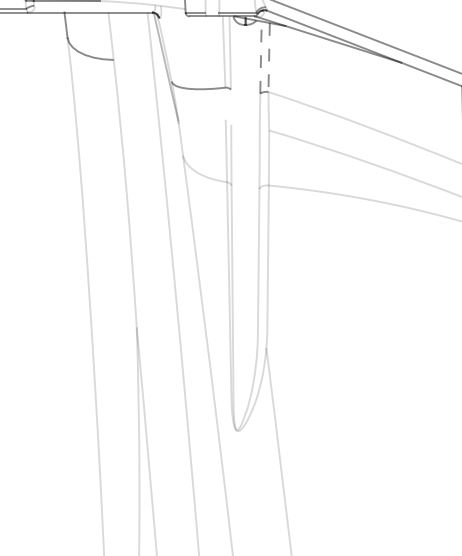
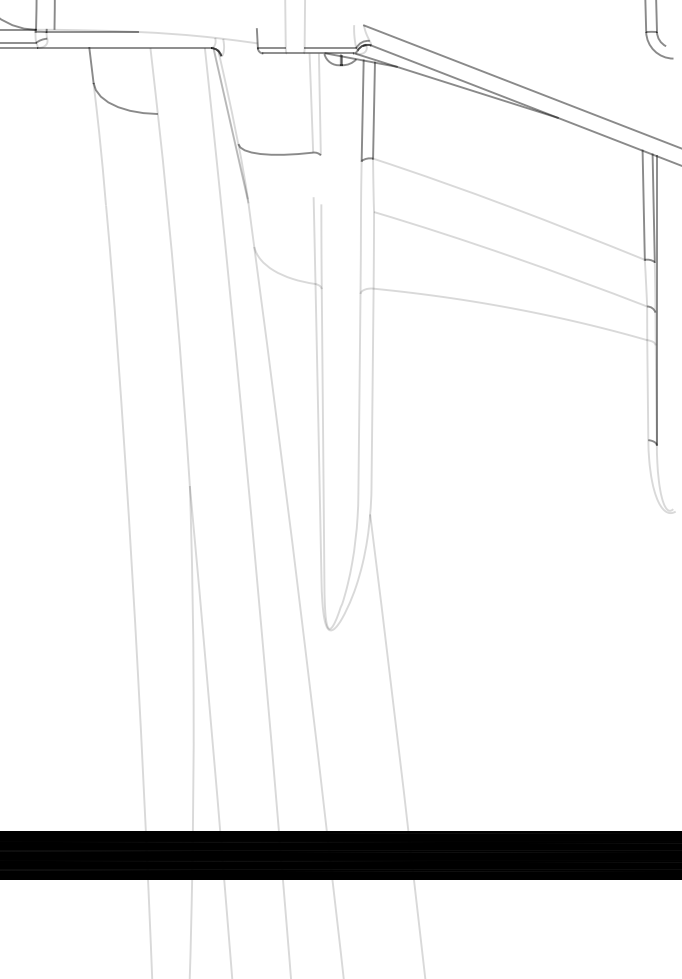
line: (260, 57) -> (362, 110), dashed -> solid
line: (269, 57) -> (374, 110), dashed -> solid

